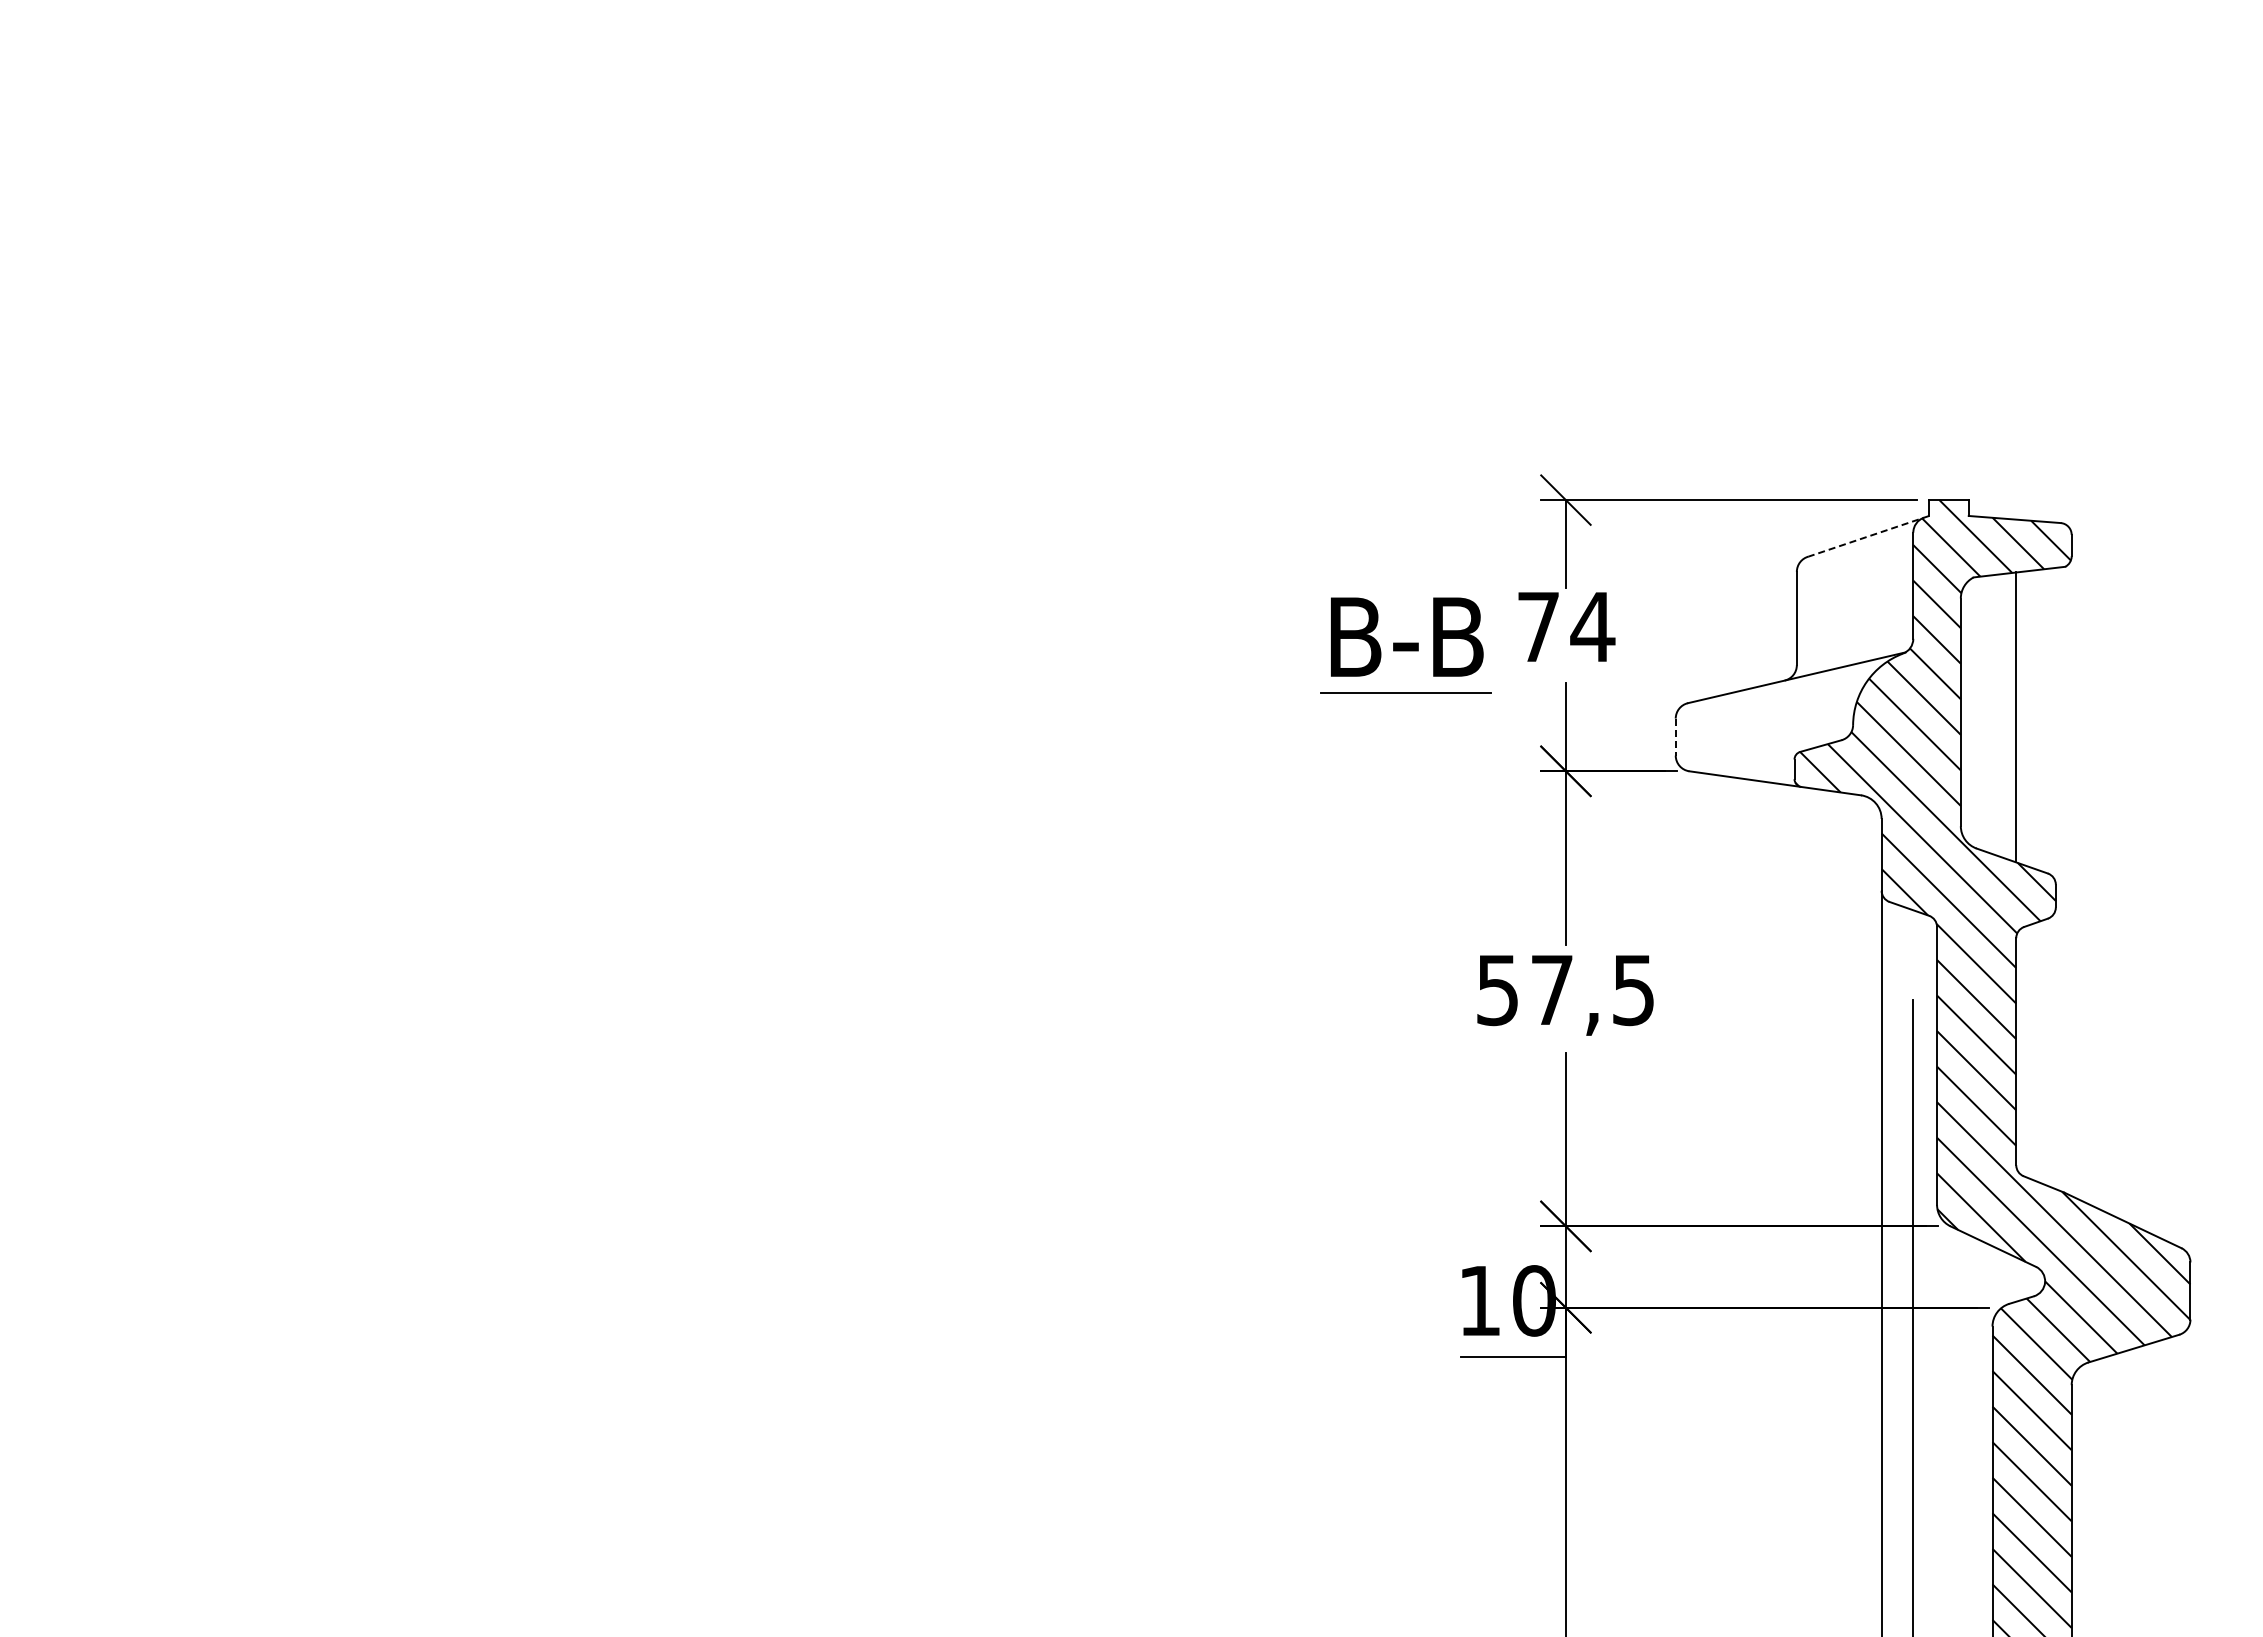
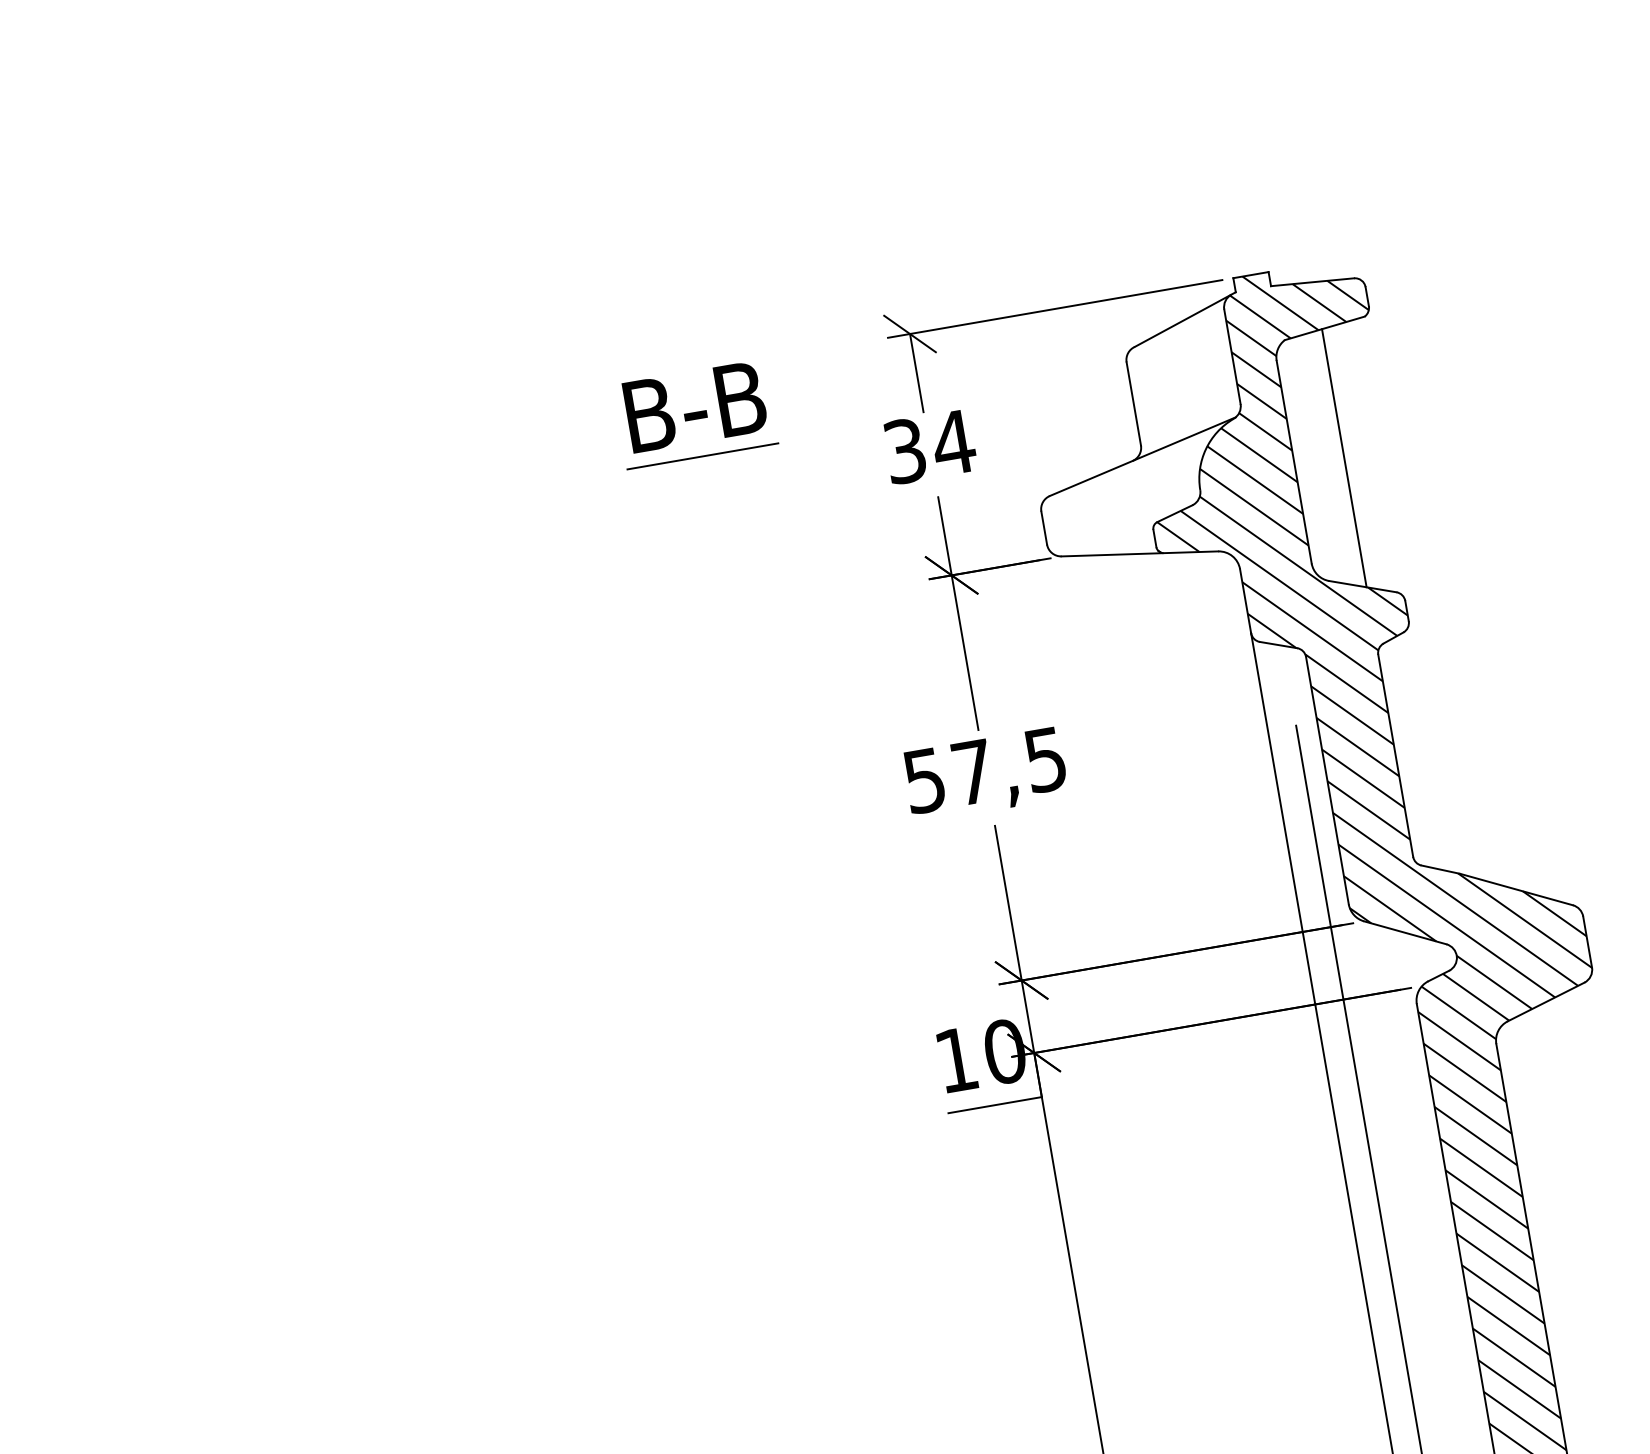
line: (1868, 536) -> (1184, 319), dashed -> solid
text: (1538, 626) -> (905, 450), 74 -> 34
part: (1405, 645) -> (695, 414), moved
line: (1675, 737) -> (1044, 528), dashed -> solid

